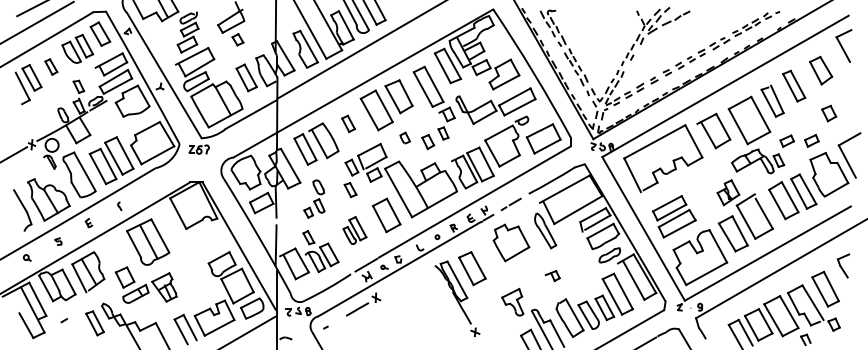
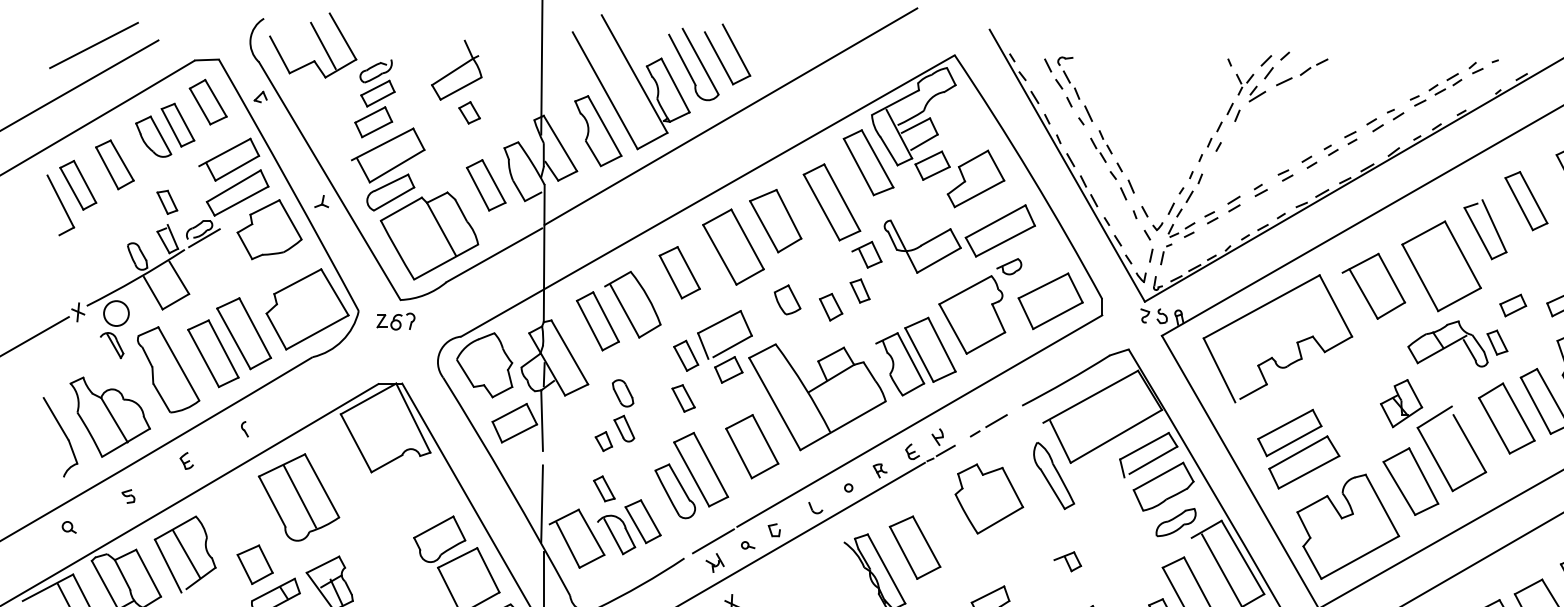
part: (51, 66) -> (115, 163), size x1.67
part: (348, 123) -> (679, 271), size x1.67
part: (404, 137) -> (786, 298), size x1.43
part: (354, 230) -> (691, 475), size x1.67

